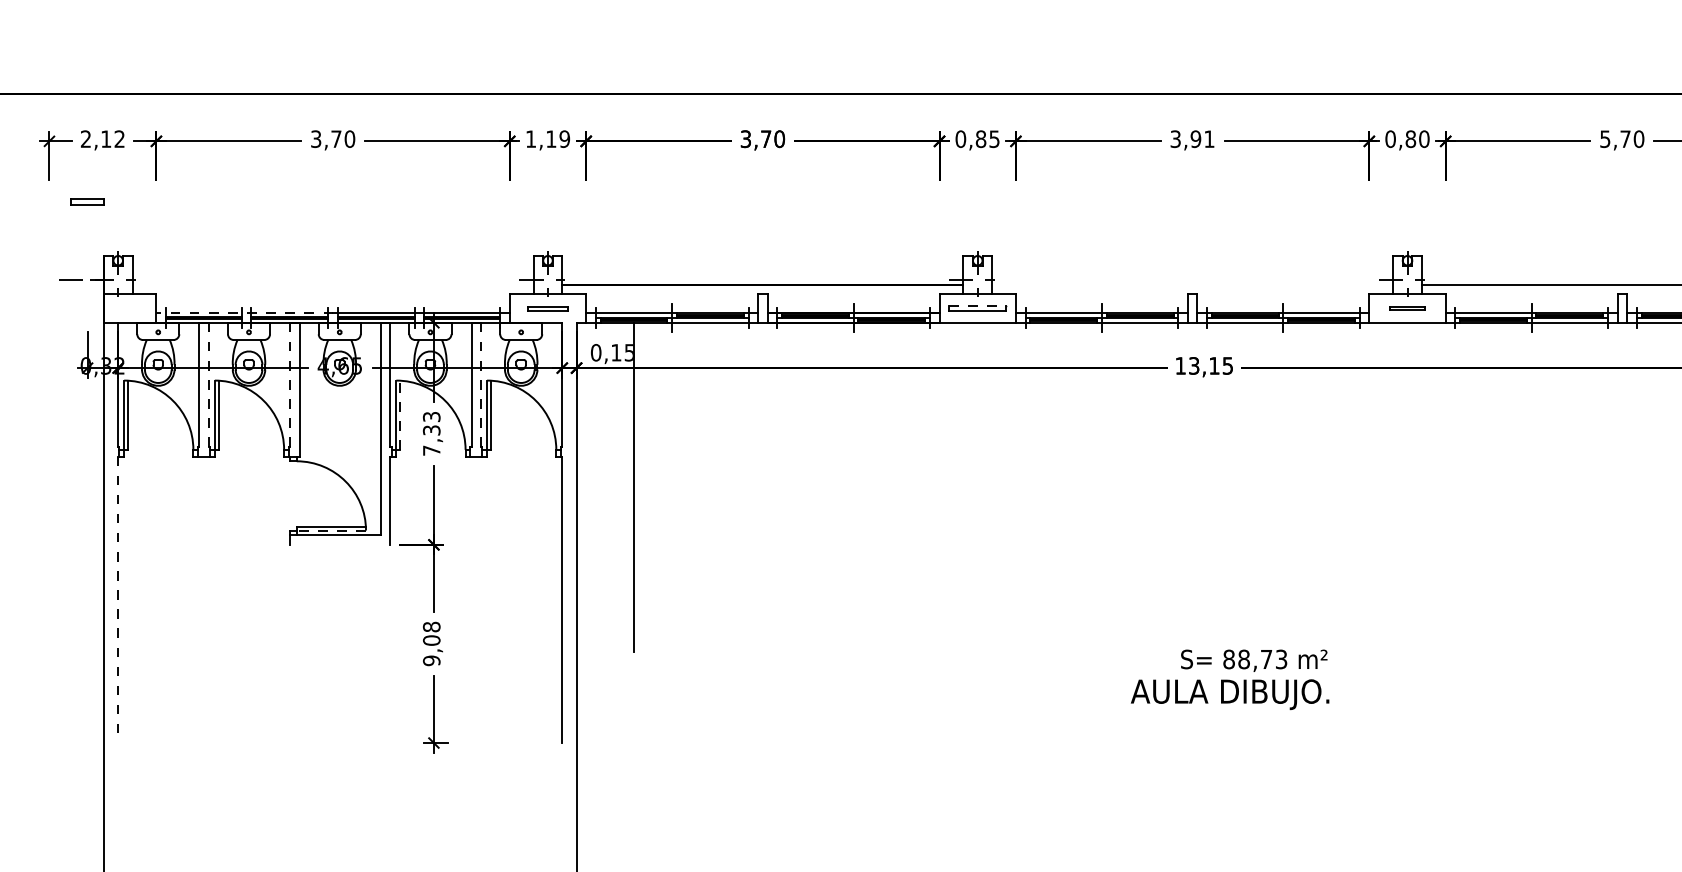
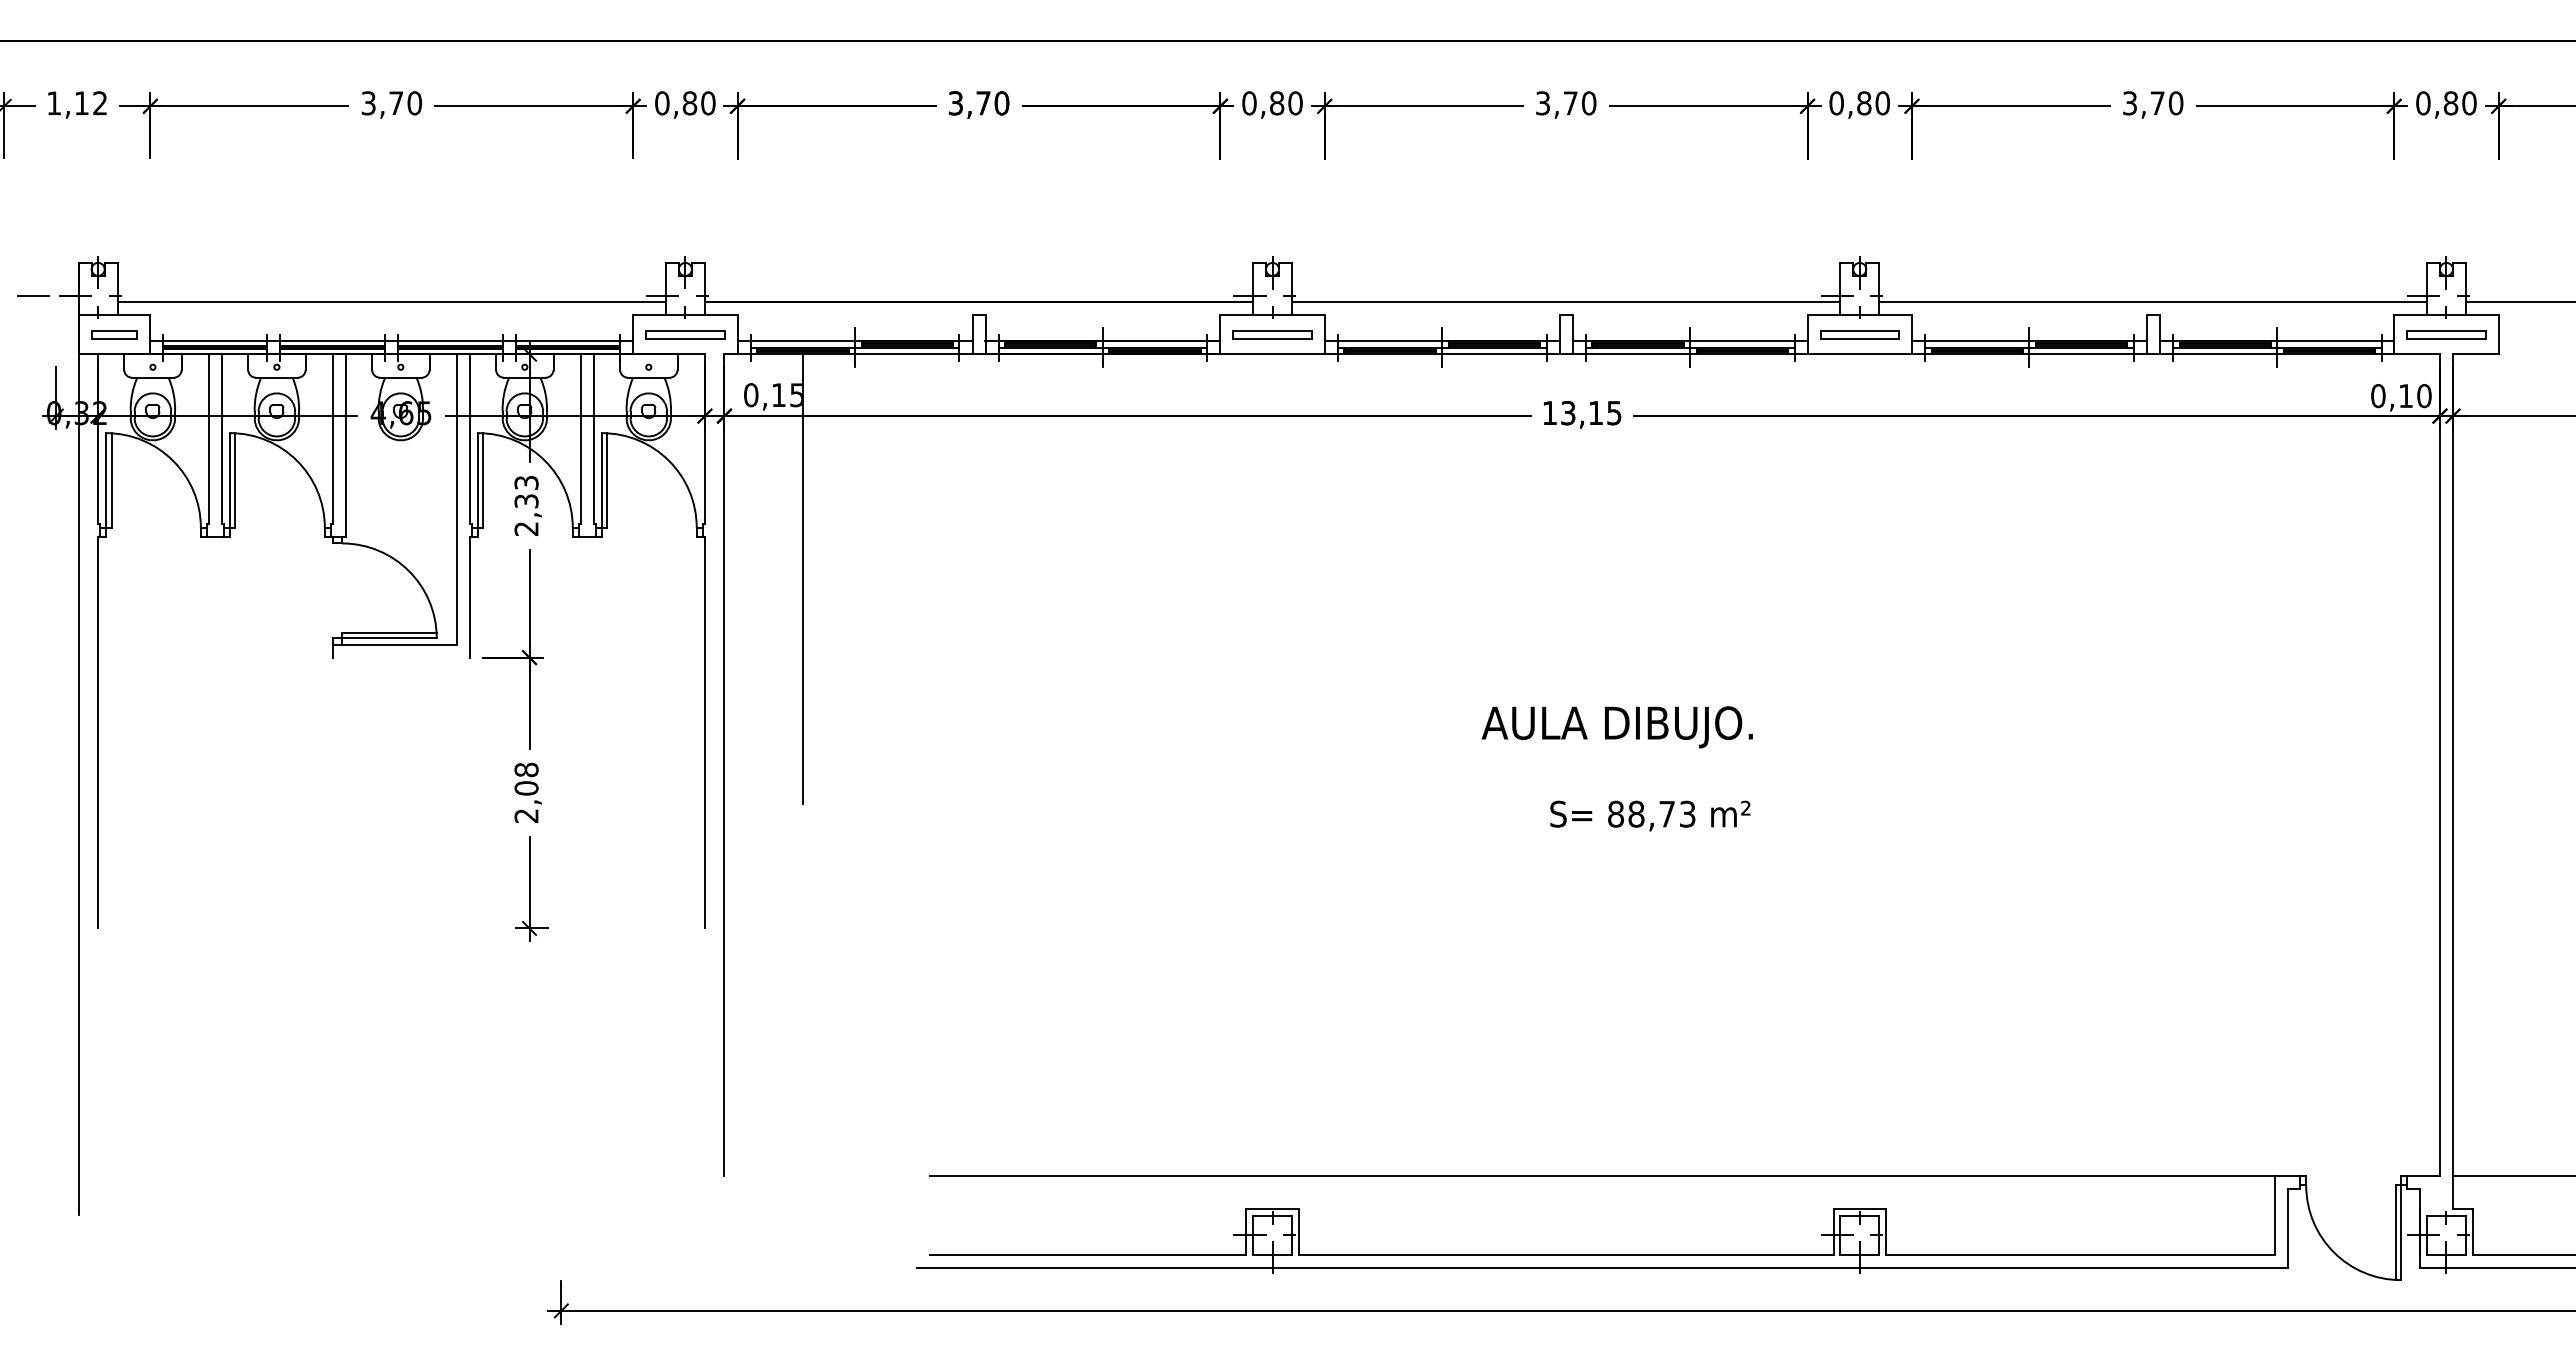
text: (85, 138) -> (53, 102), 2,12 -> 1,12
text: (1604, 138) -> (2129, 102), 5,70 -> 3,70
text: (548, 139) -> (685, 103), 1,19 -> 0,80
text: (994, 139) -> (1295, 103), 0,85 -> 0,80
text: (1202, 139) -> (1579, 103), 3,91 -> 3,70
part: (87, 202) -> (114, 334), moved
line: (332, 284) -> (391, 302), added
line: (1192, 284) -> (1566, 302), added
line: (978, 305) -> (1273, 330), dashed -> solid
part: (548, 308) -> (685, 334), size x1.43
part: (1407, 308) -> (1859, 334), size x1.67
line: (245, 313) -> (271, 341), dashed -> solid
line: (209, 385) -> (222, 439), dashed -> solid
line: (290, 385) -> (333, 439), dashed -> solid
line: (481, 385) -> (594, 439), dashed -> solid
line: (400, 414) -> (483, 479), dashed -> solid
text: (431, 450) -> (526, 528), 7,33 -> 2,33
line: (330, 530) -> (388, 638), dashed -> solid
line: (118, 599) -> (98, 732), dashed -> solid
text: (431, 660) -> (526, 815), 9,08 -> 2,08
text: (1229, 694) -> (1616, 727), moved

